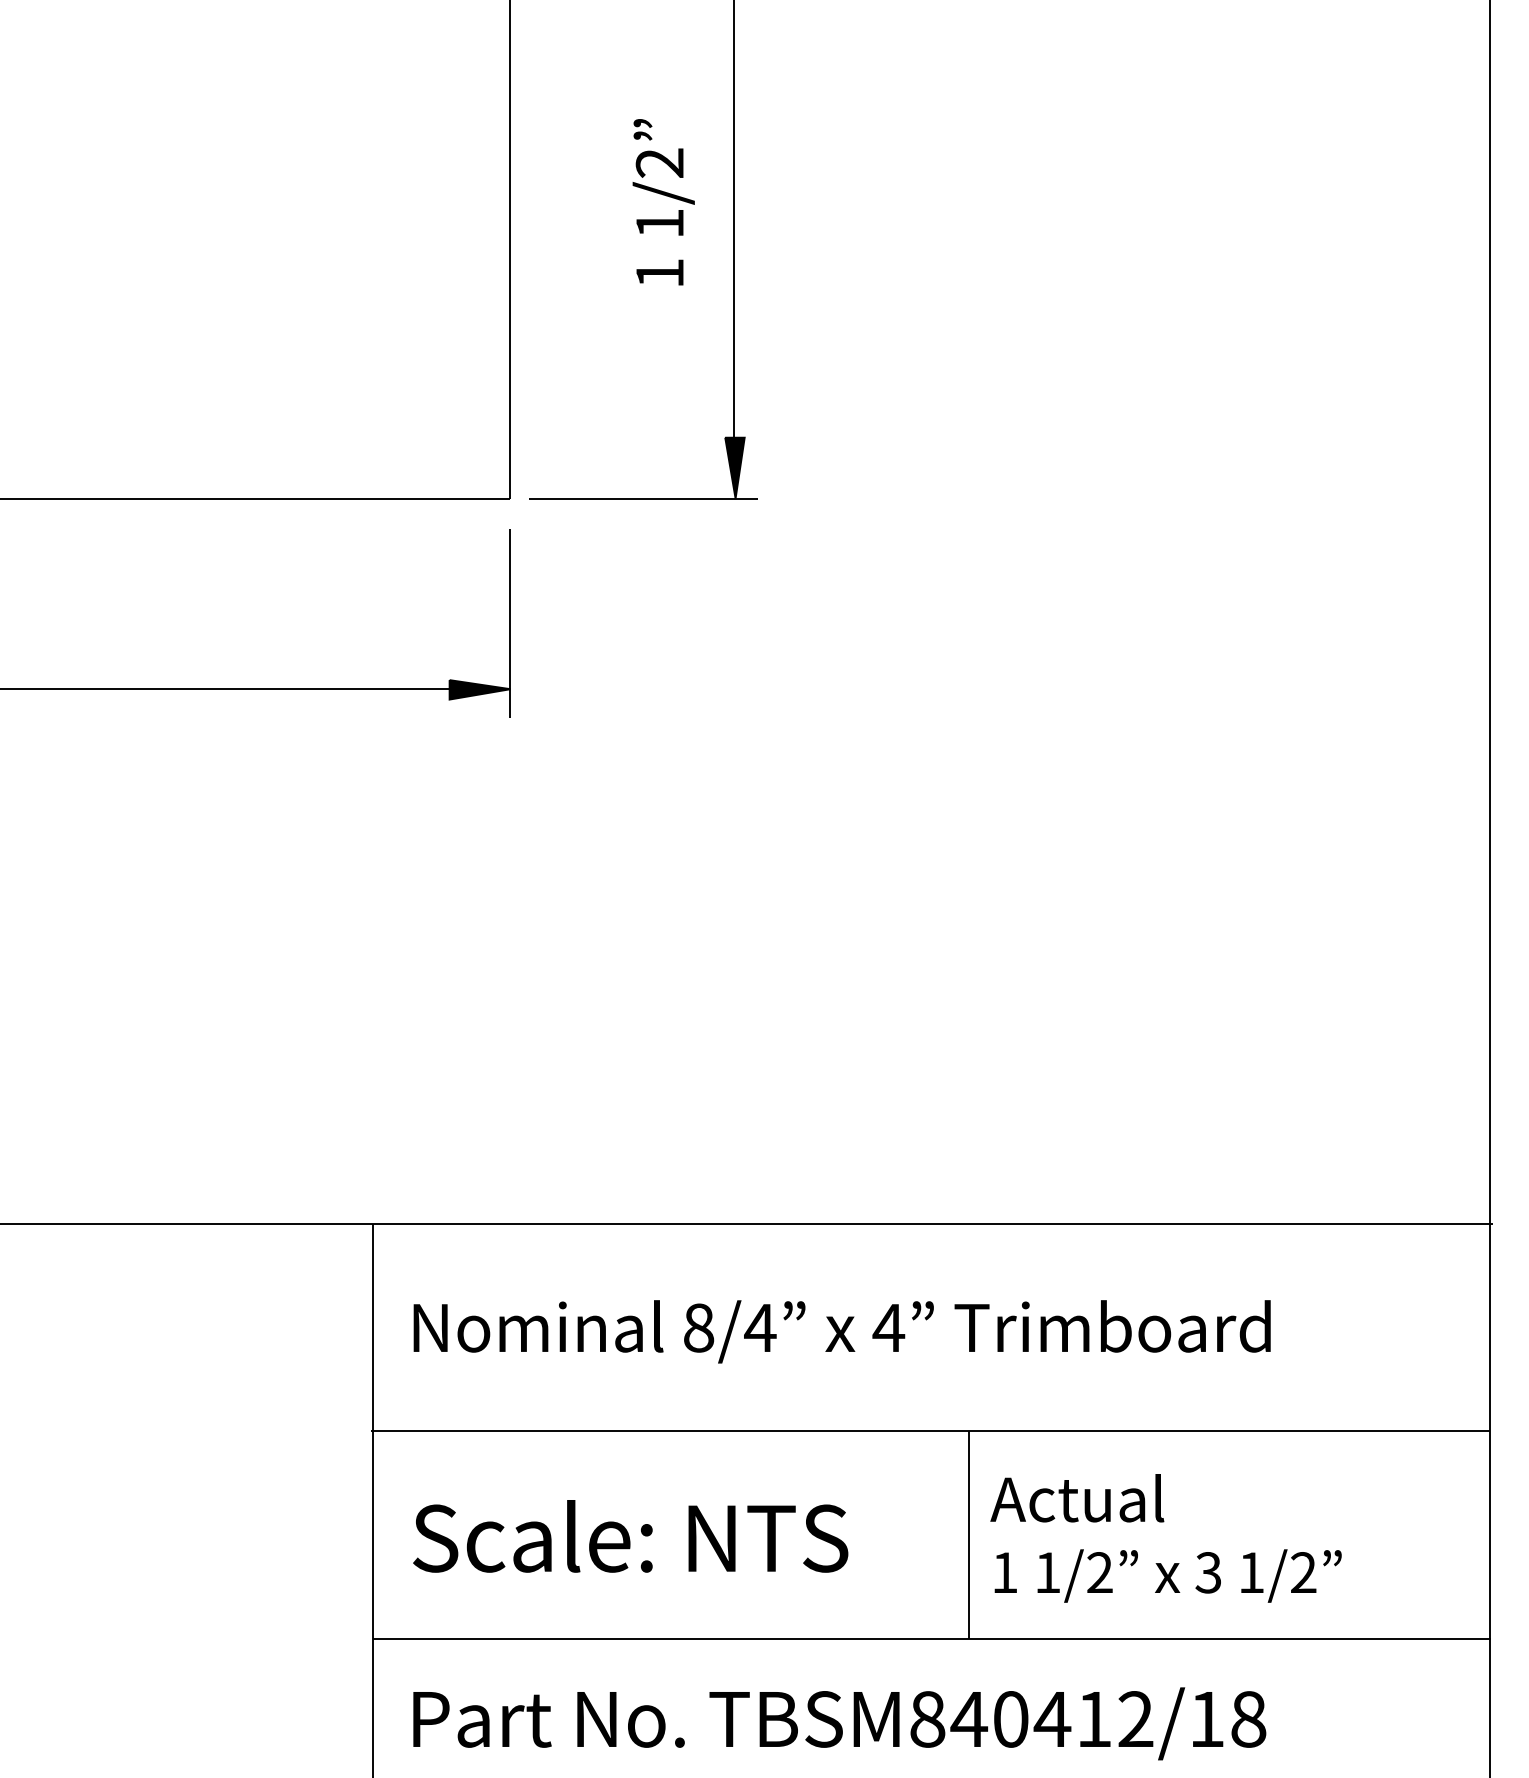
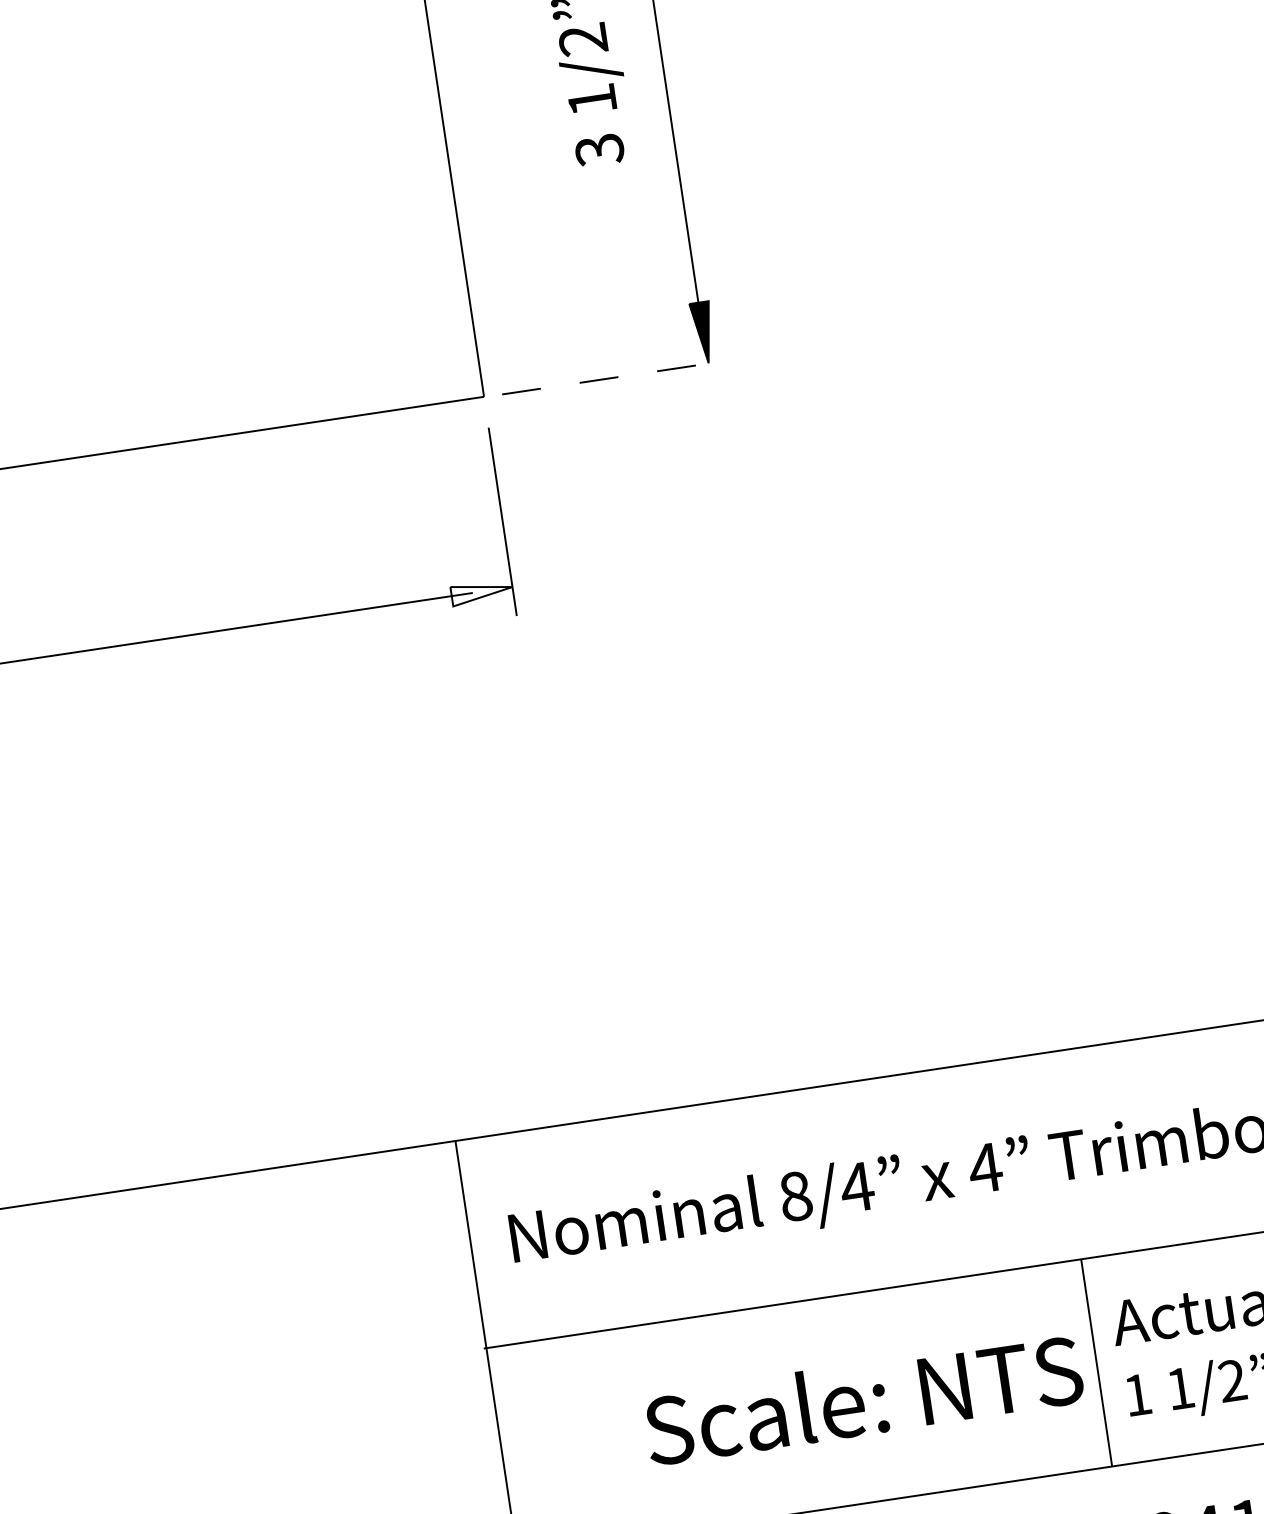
text: (659, 273) -> (599, 149), 1 -> 3
line: (643, 498) -> (616, 376), solid -> dashed
fill: (479, 689) -> (481, 591), removed
text: (630, 1536) -> (863, 1399), moved

